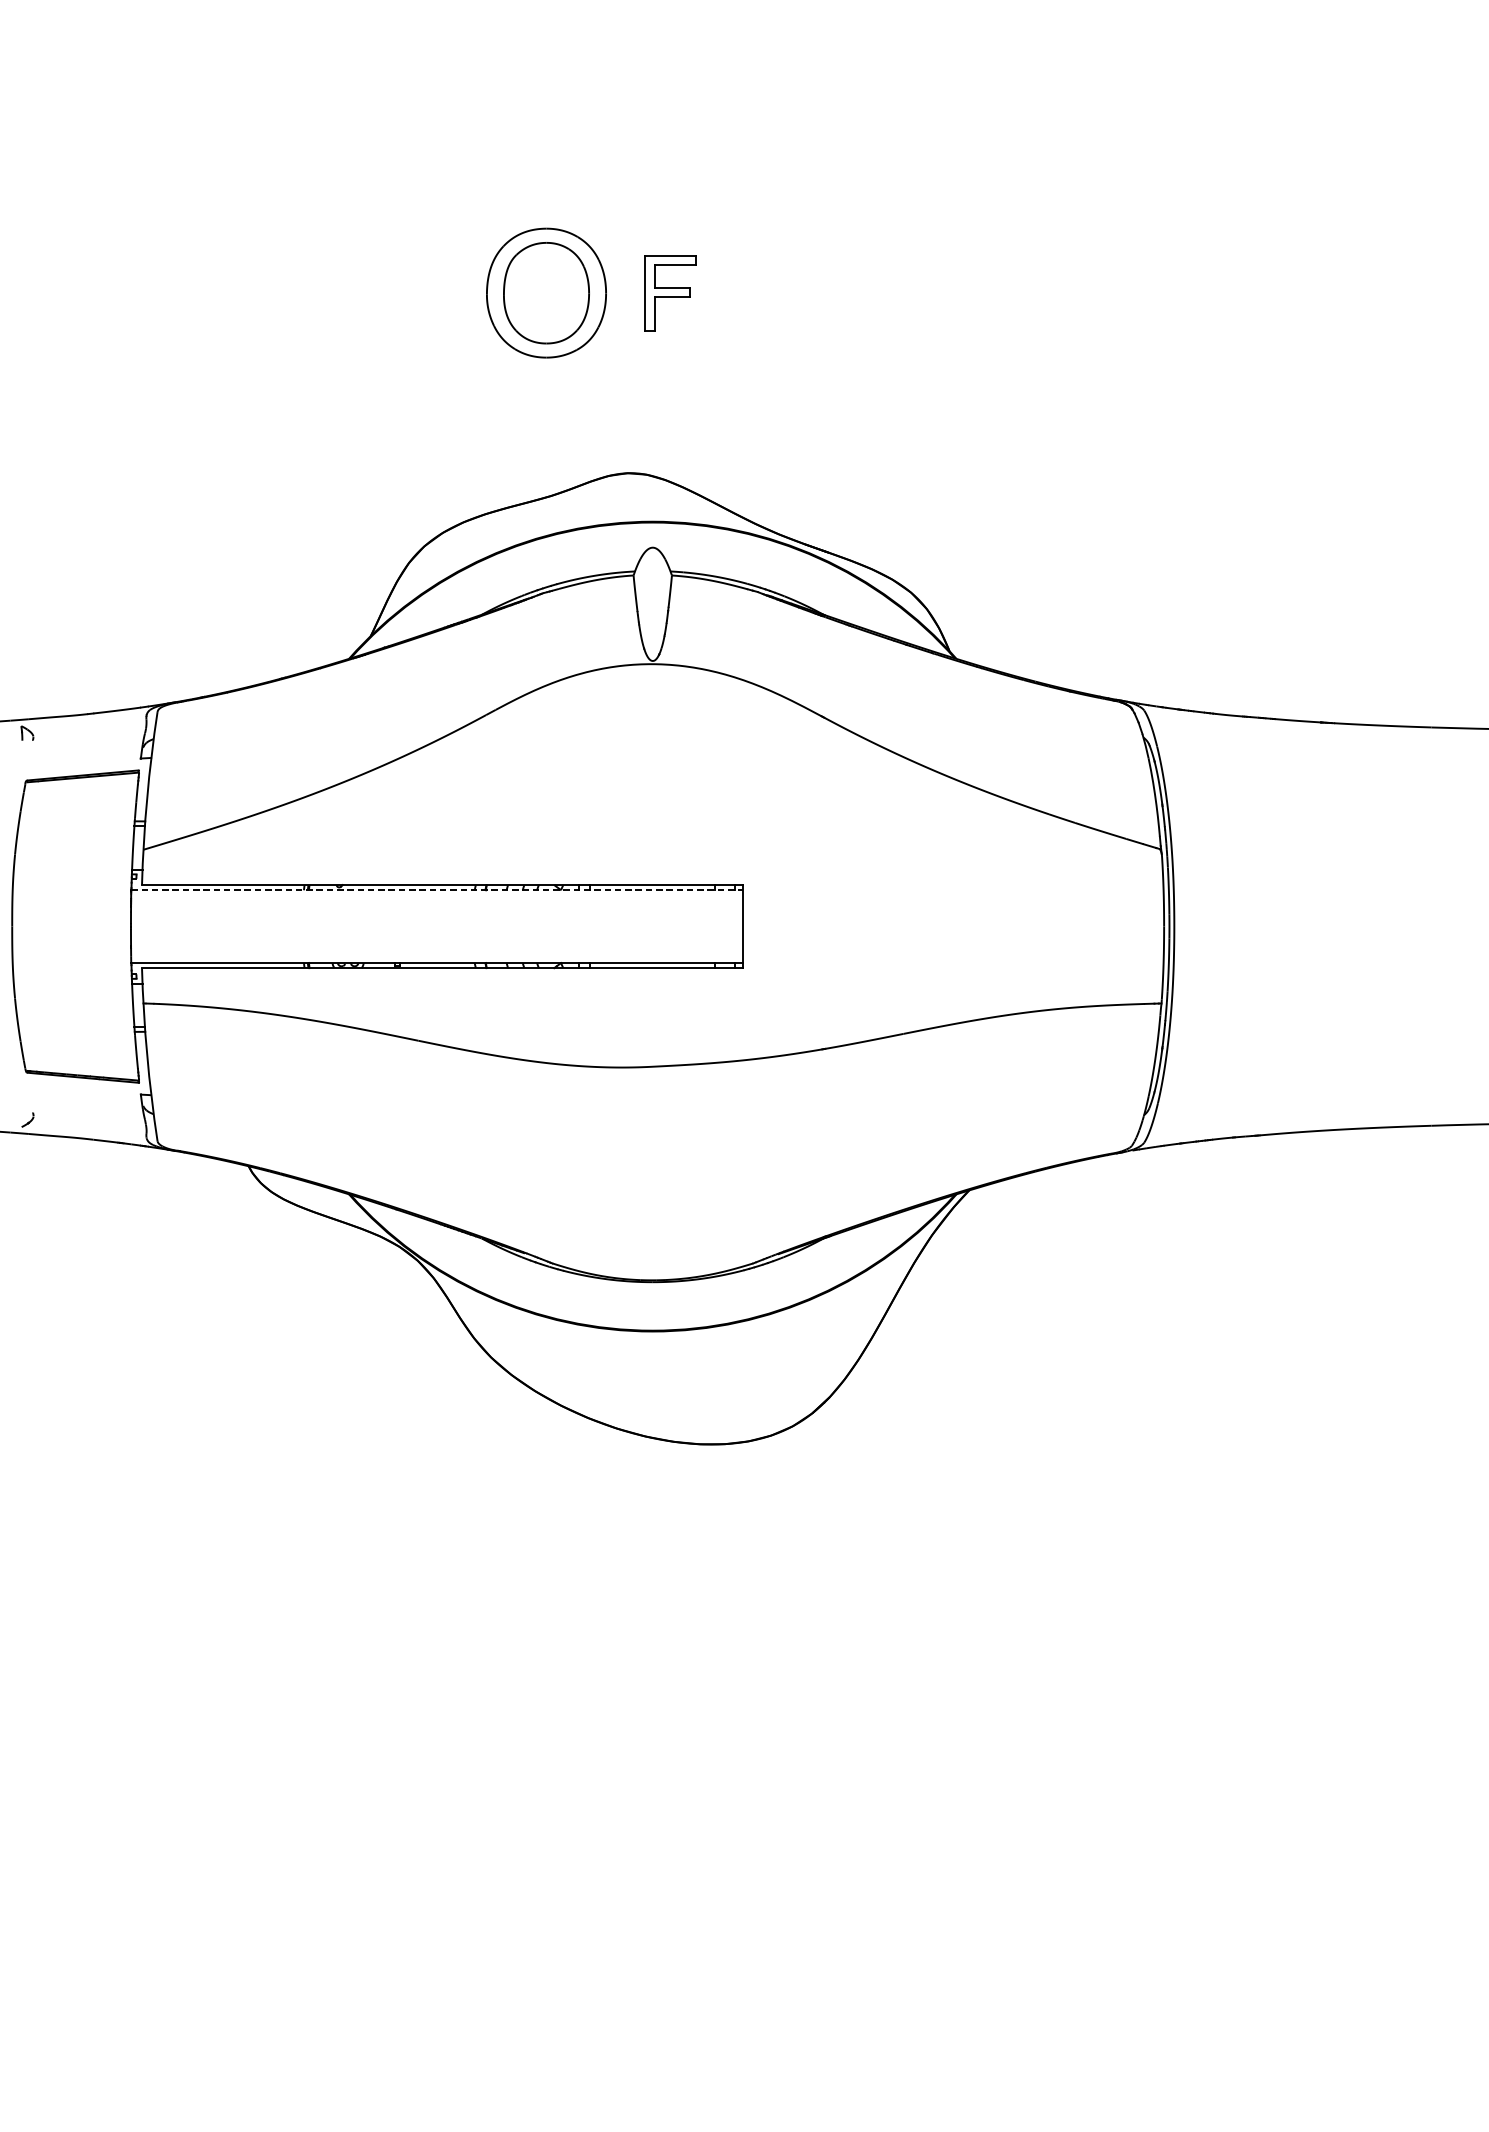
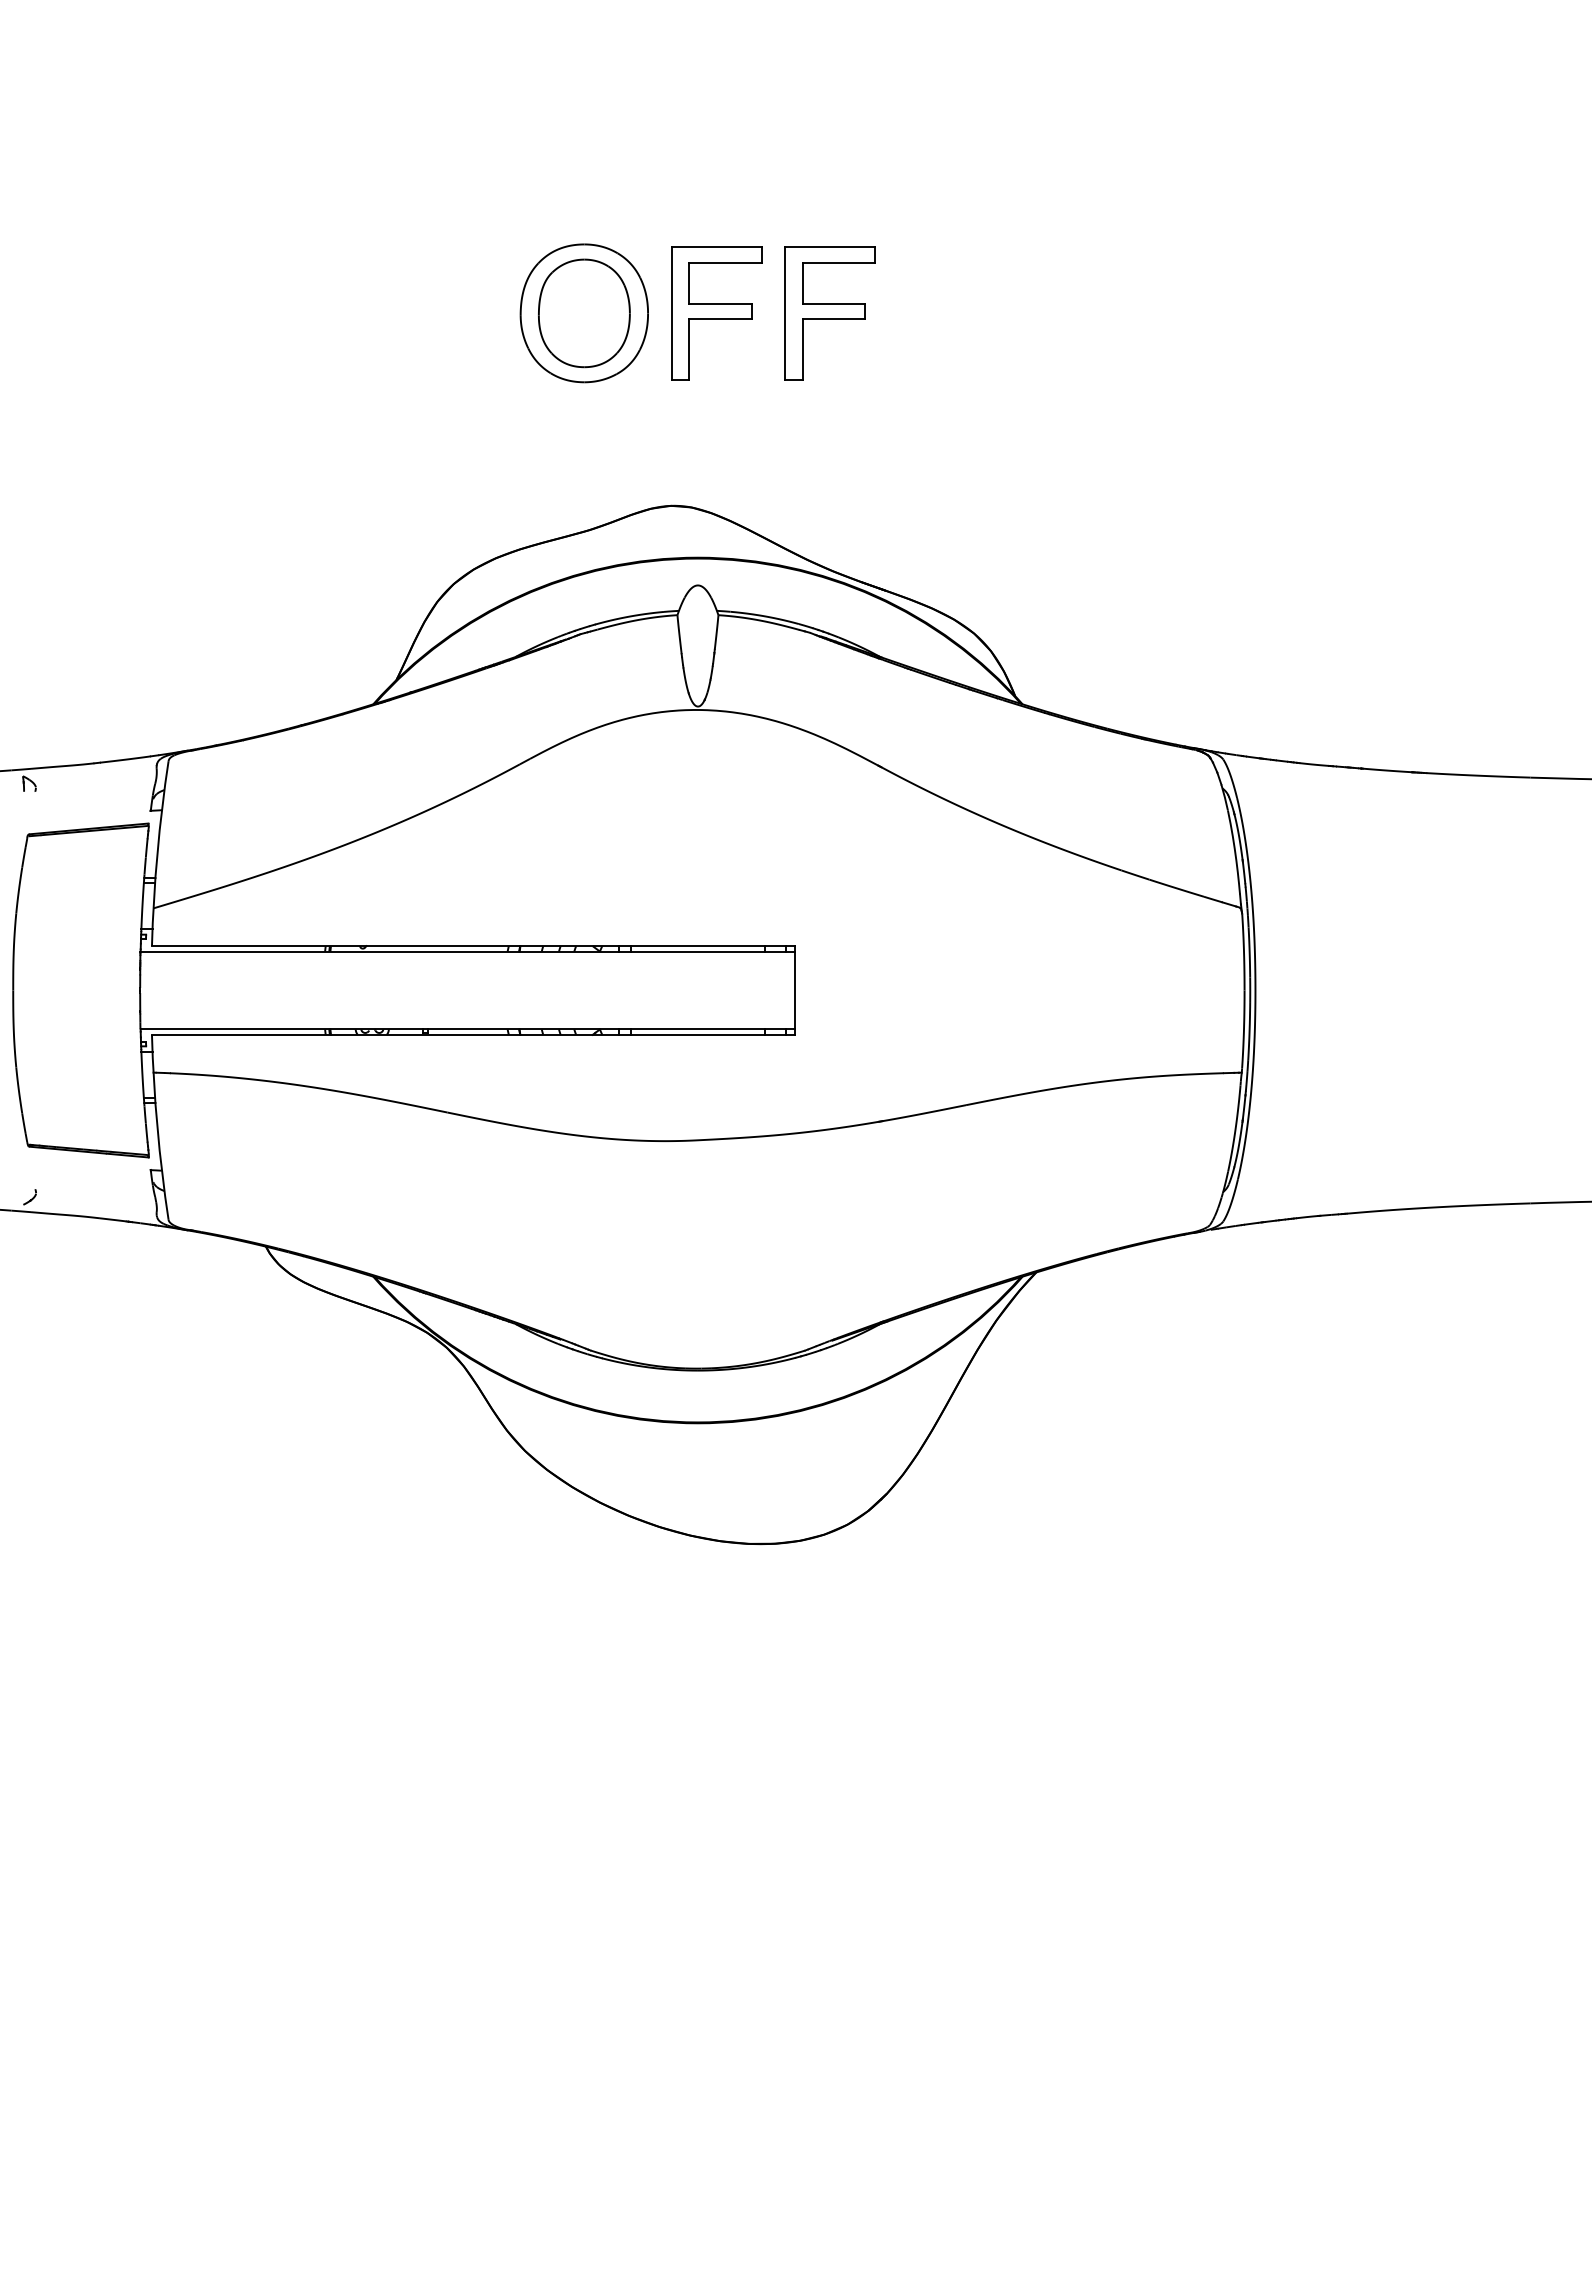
part: (670, 293) -> (716, 313), size x1.67
part: (775, 293) -> (829, 313), added
line: (437, 890) -> (467, 951), dashed -> solid

